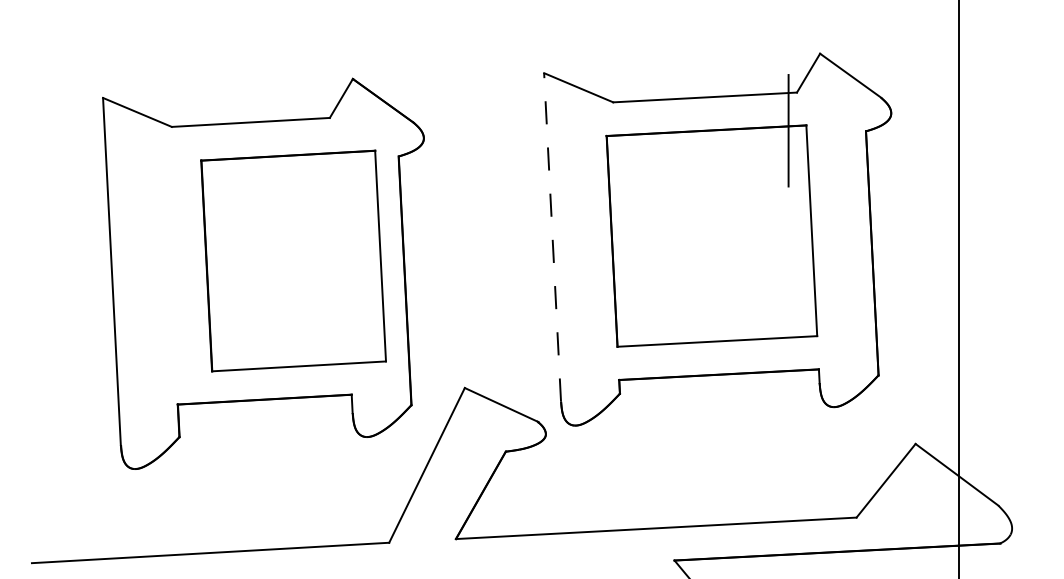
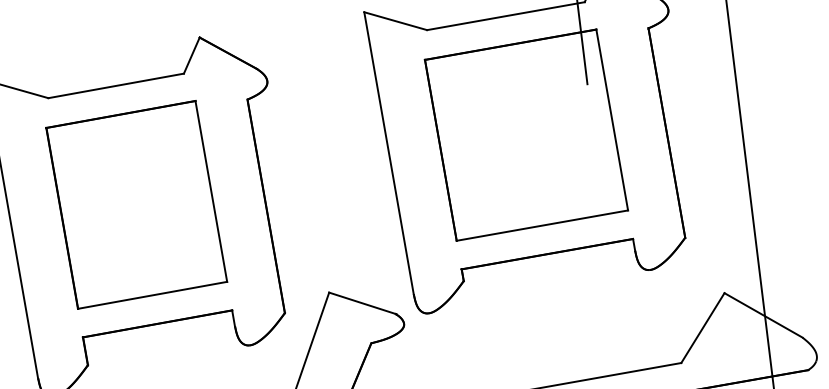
line: (552, 236) -> (388, 152), dashed -> solid
part: (293, 260) -> (136, 204), moved

